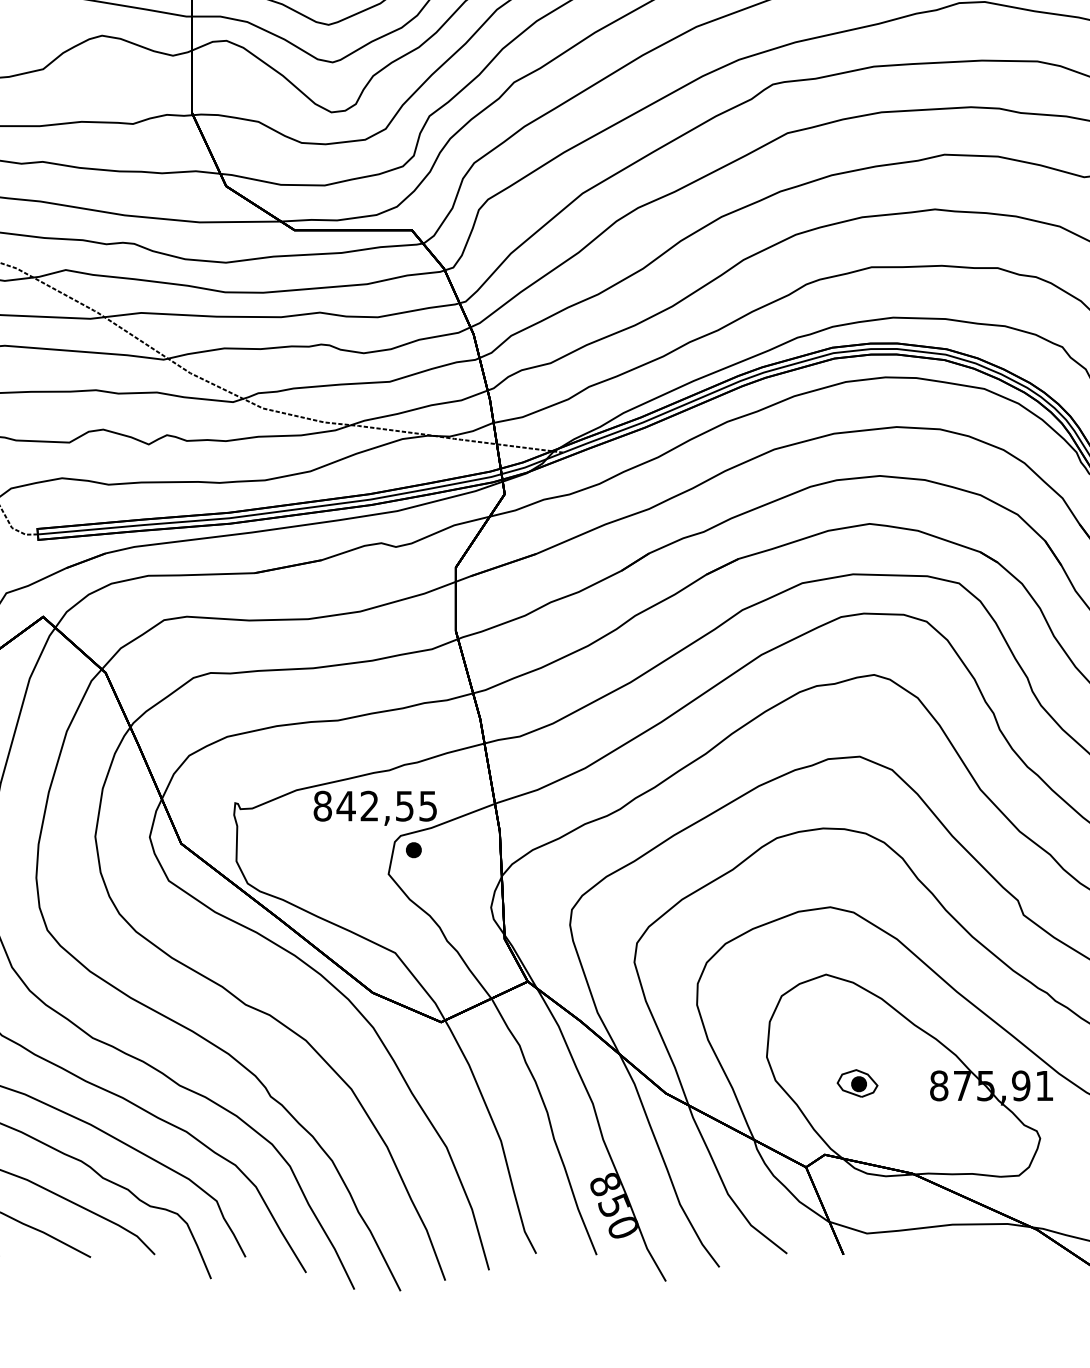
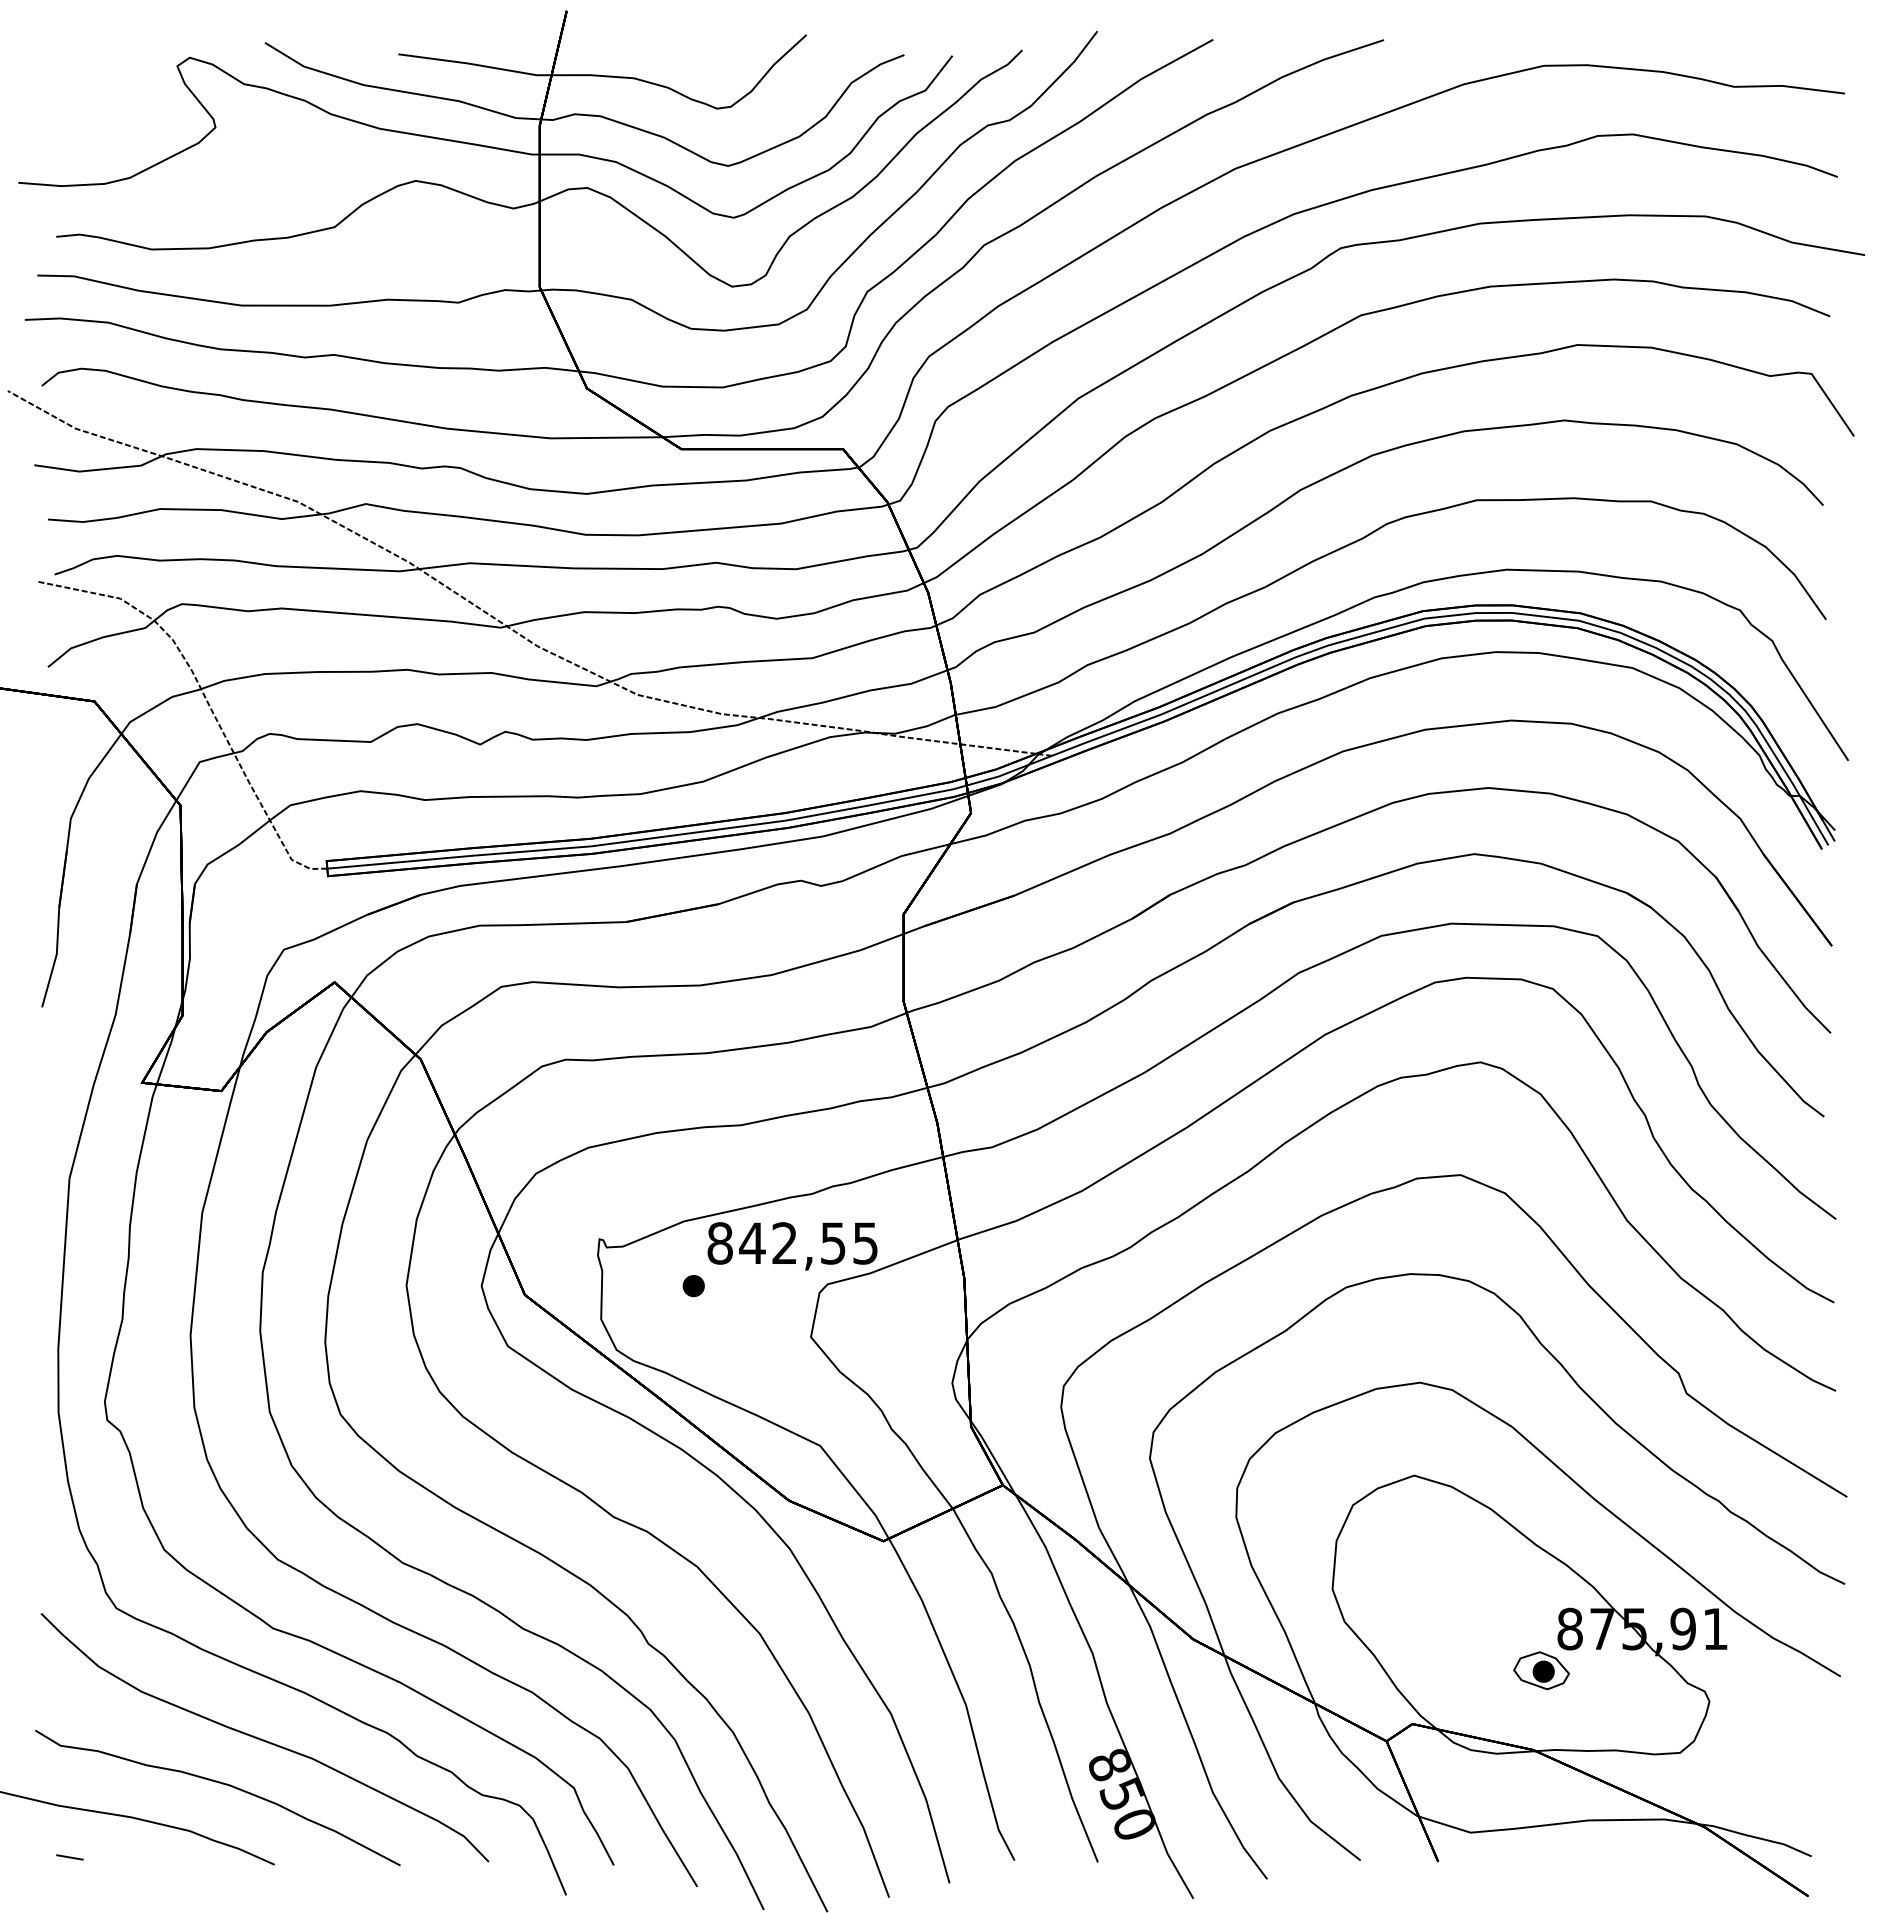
part: (413, 850) -> (693, 1286), moved
part: (857, 1083) -> (1541, 1670), moved

